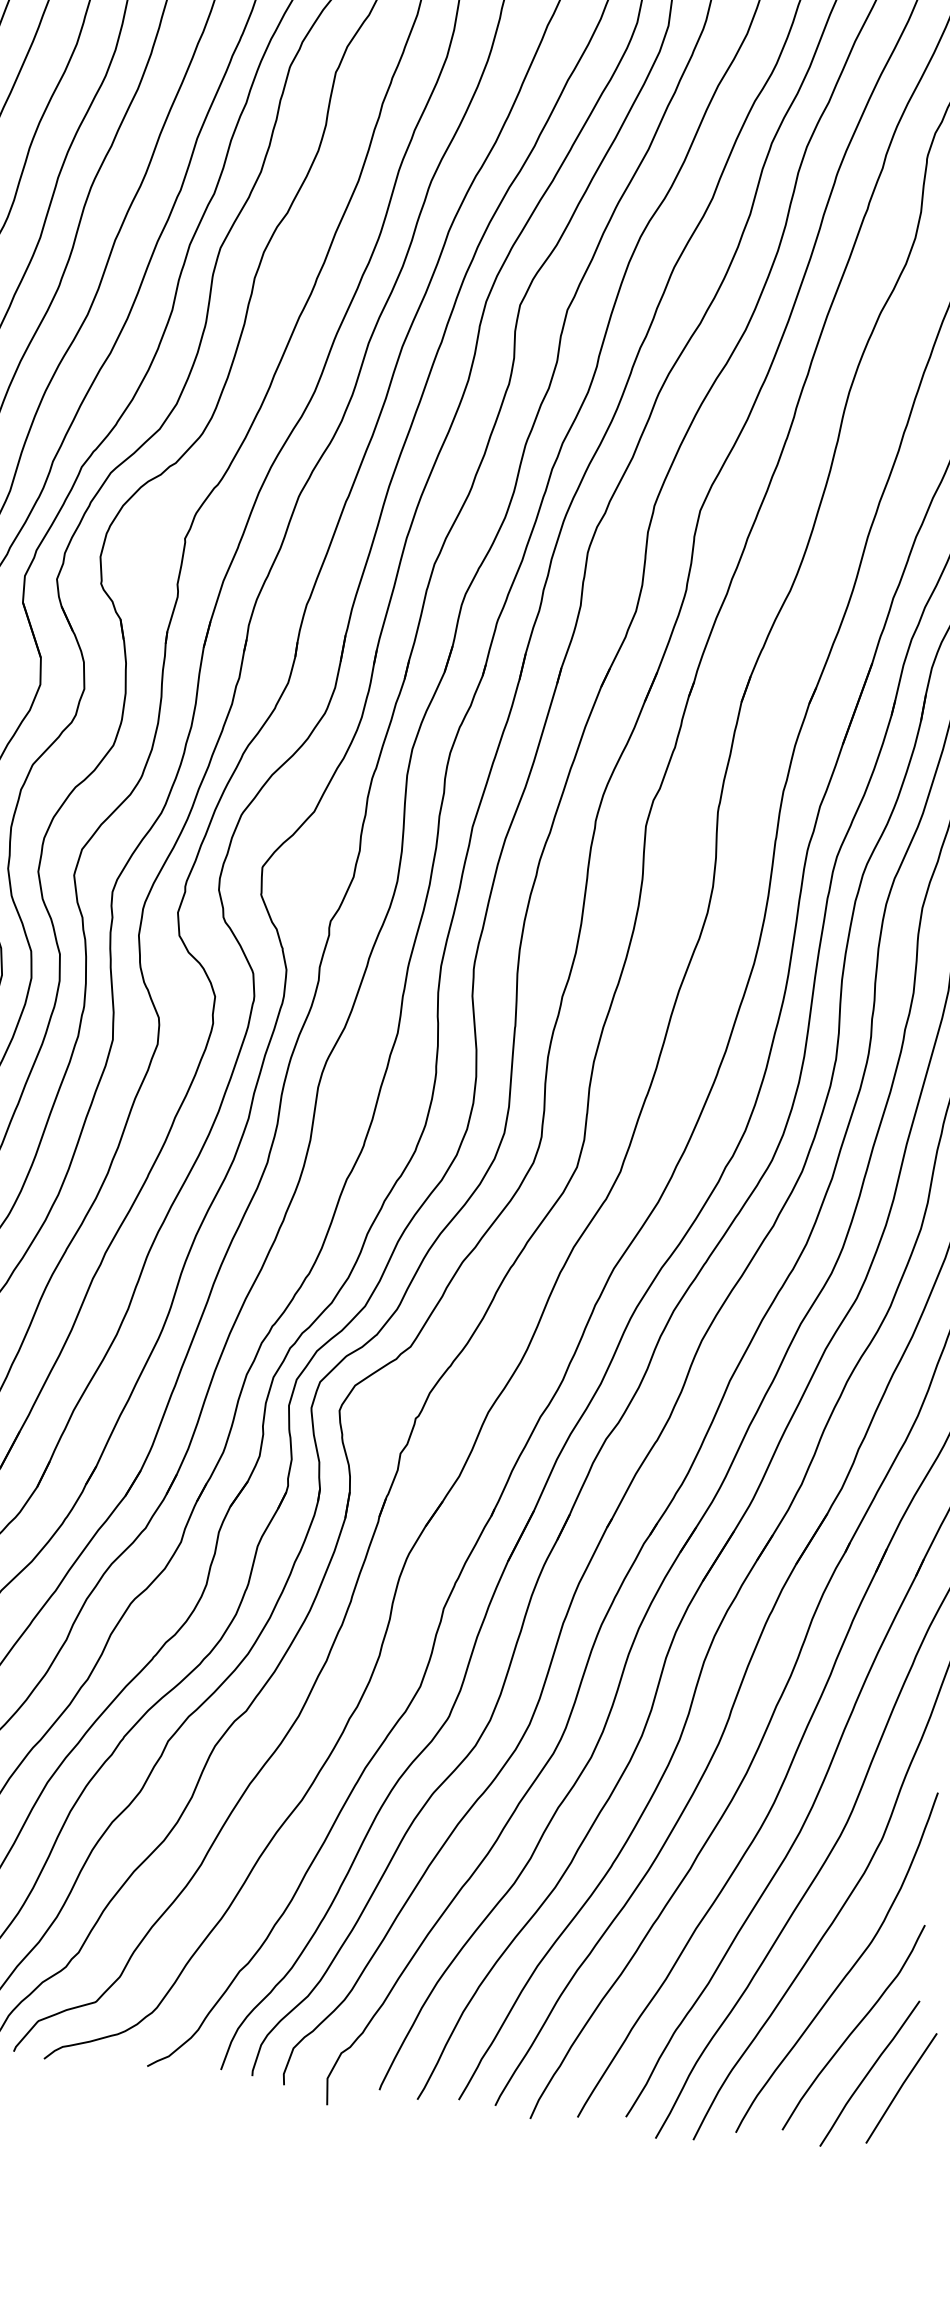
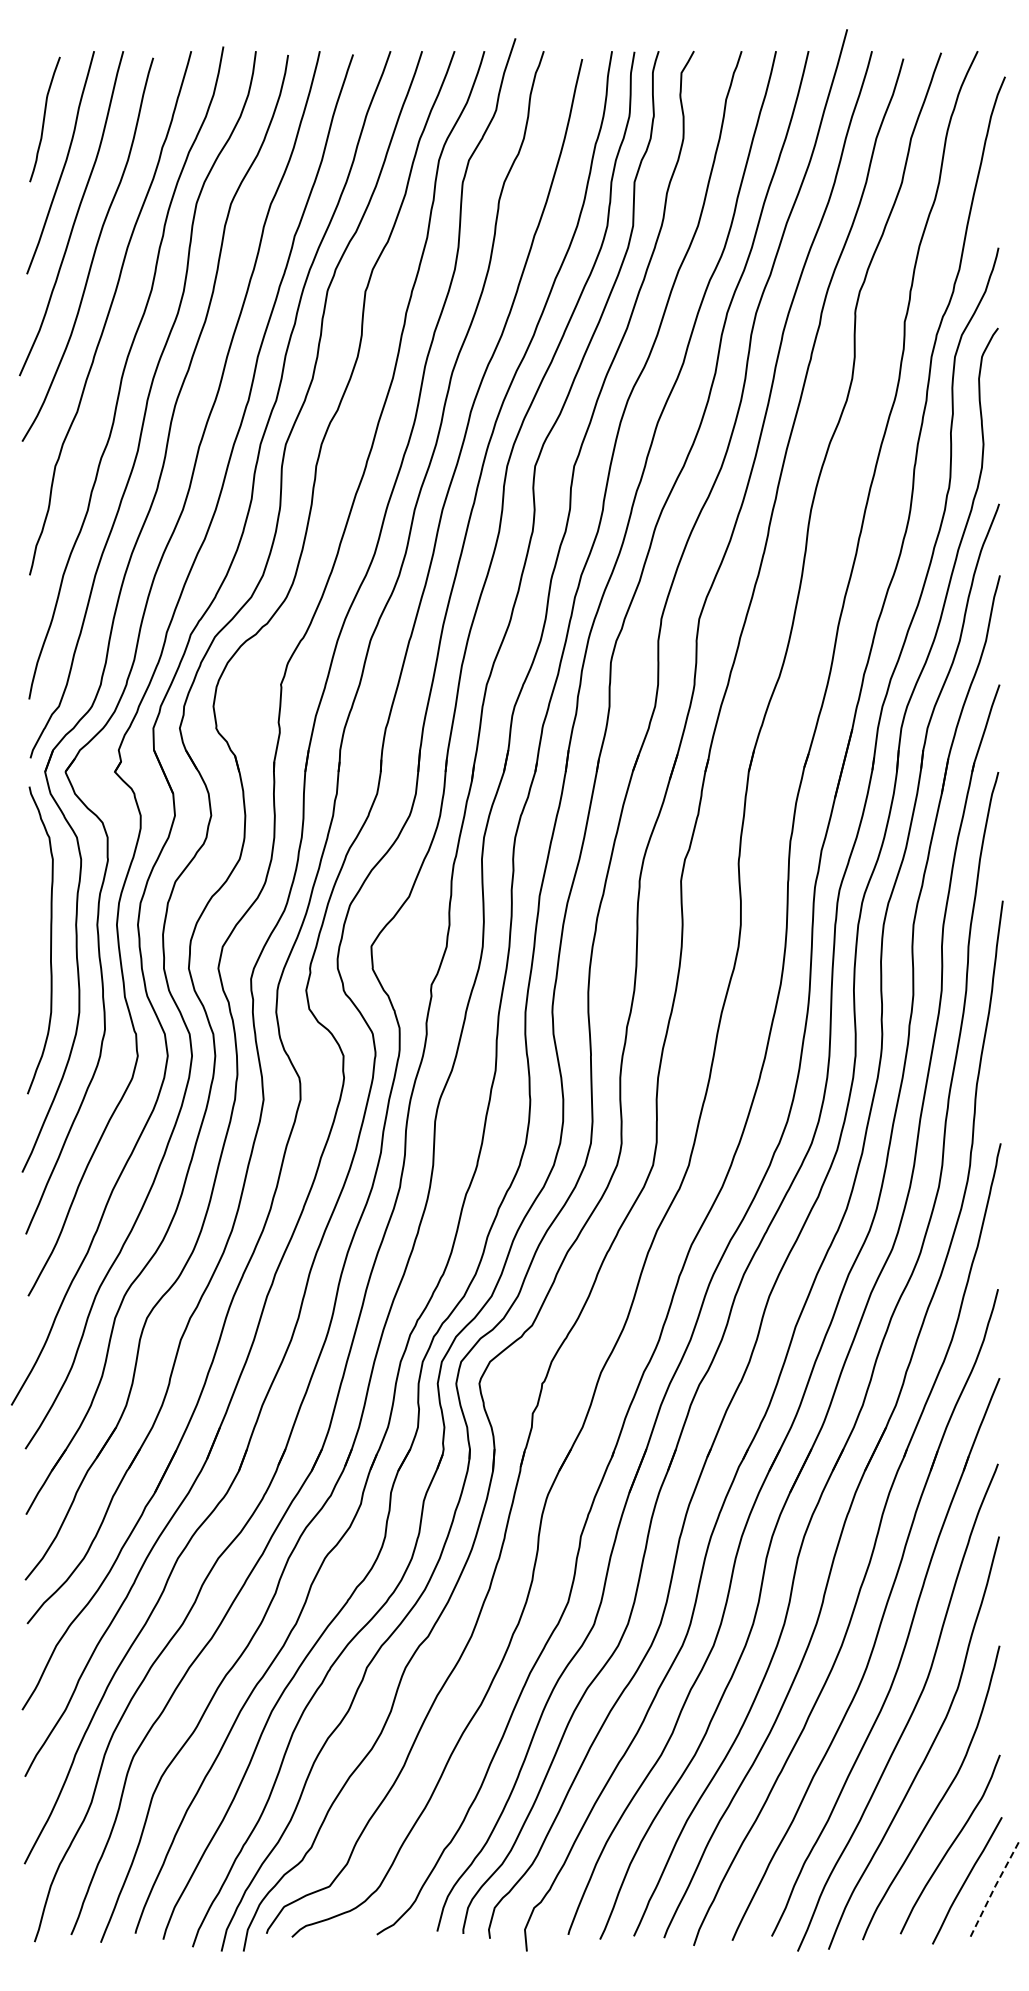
line: (900, 2087) -> (993, 1889), solid -> dashed

